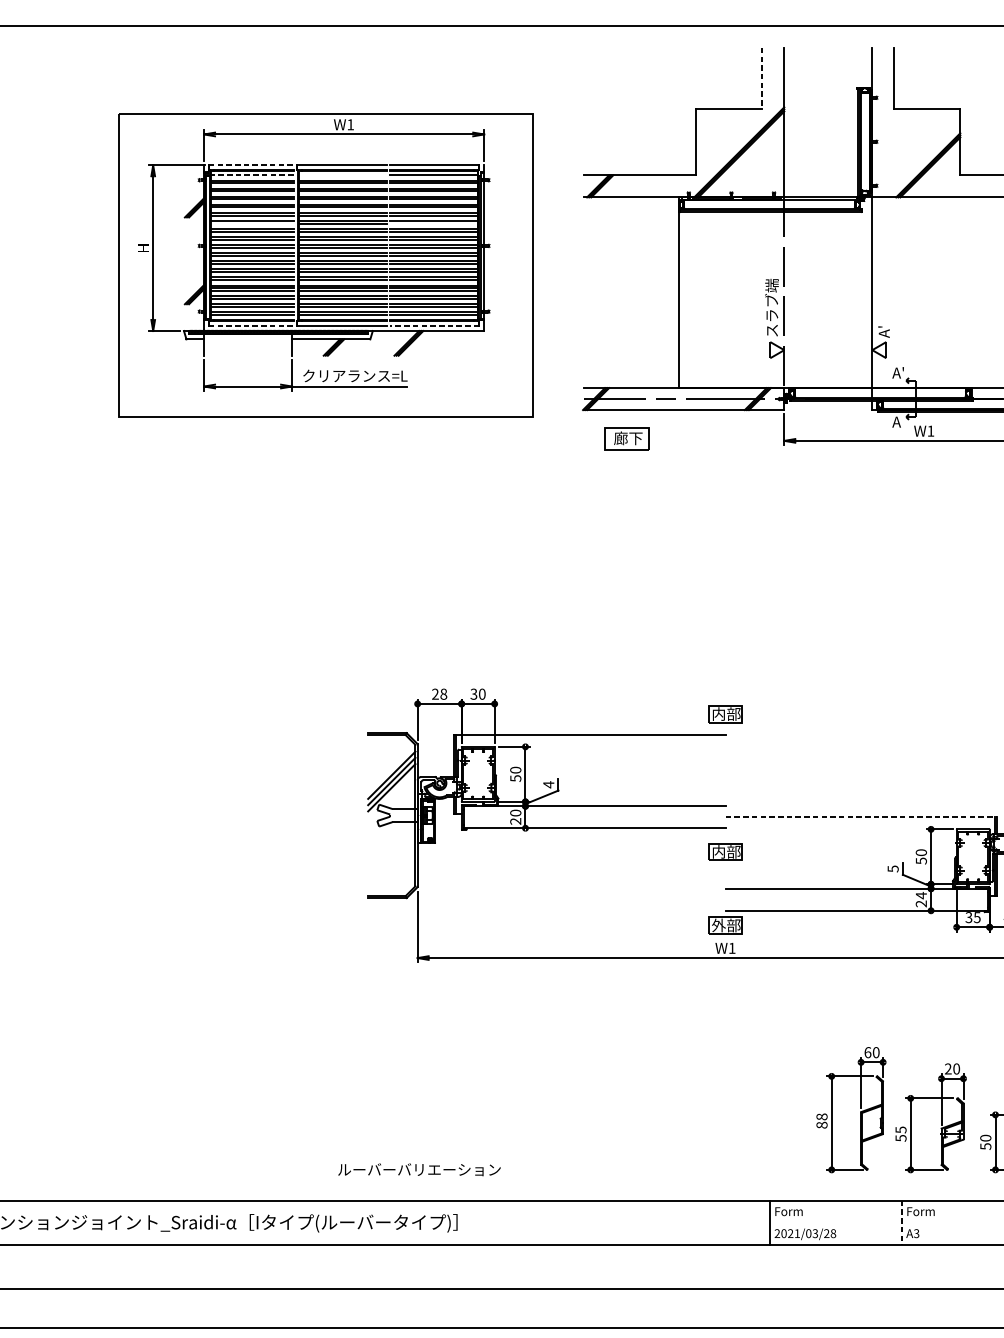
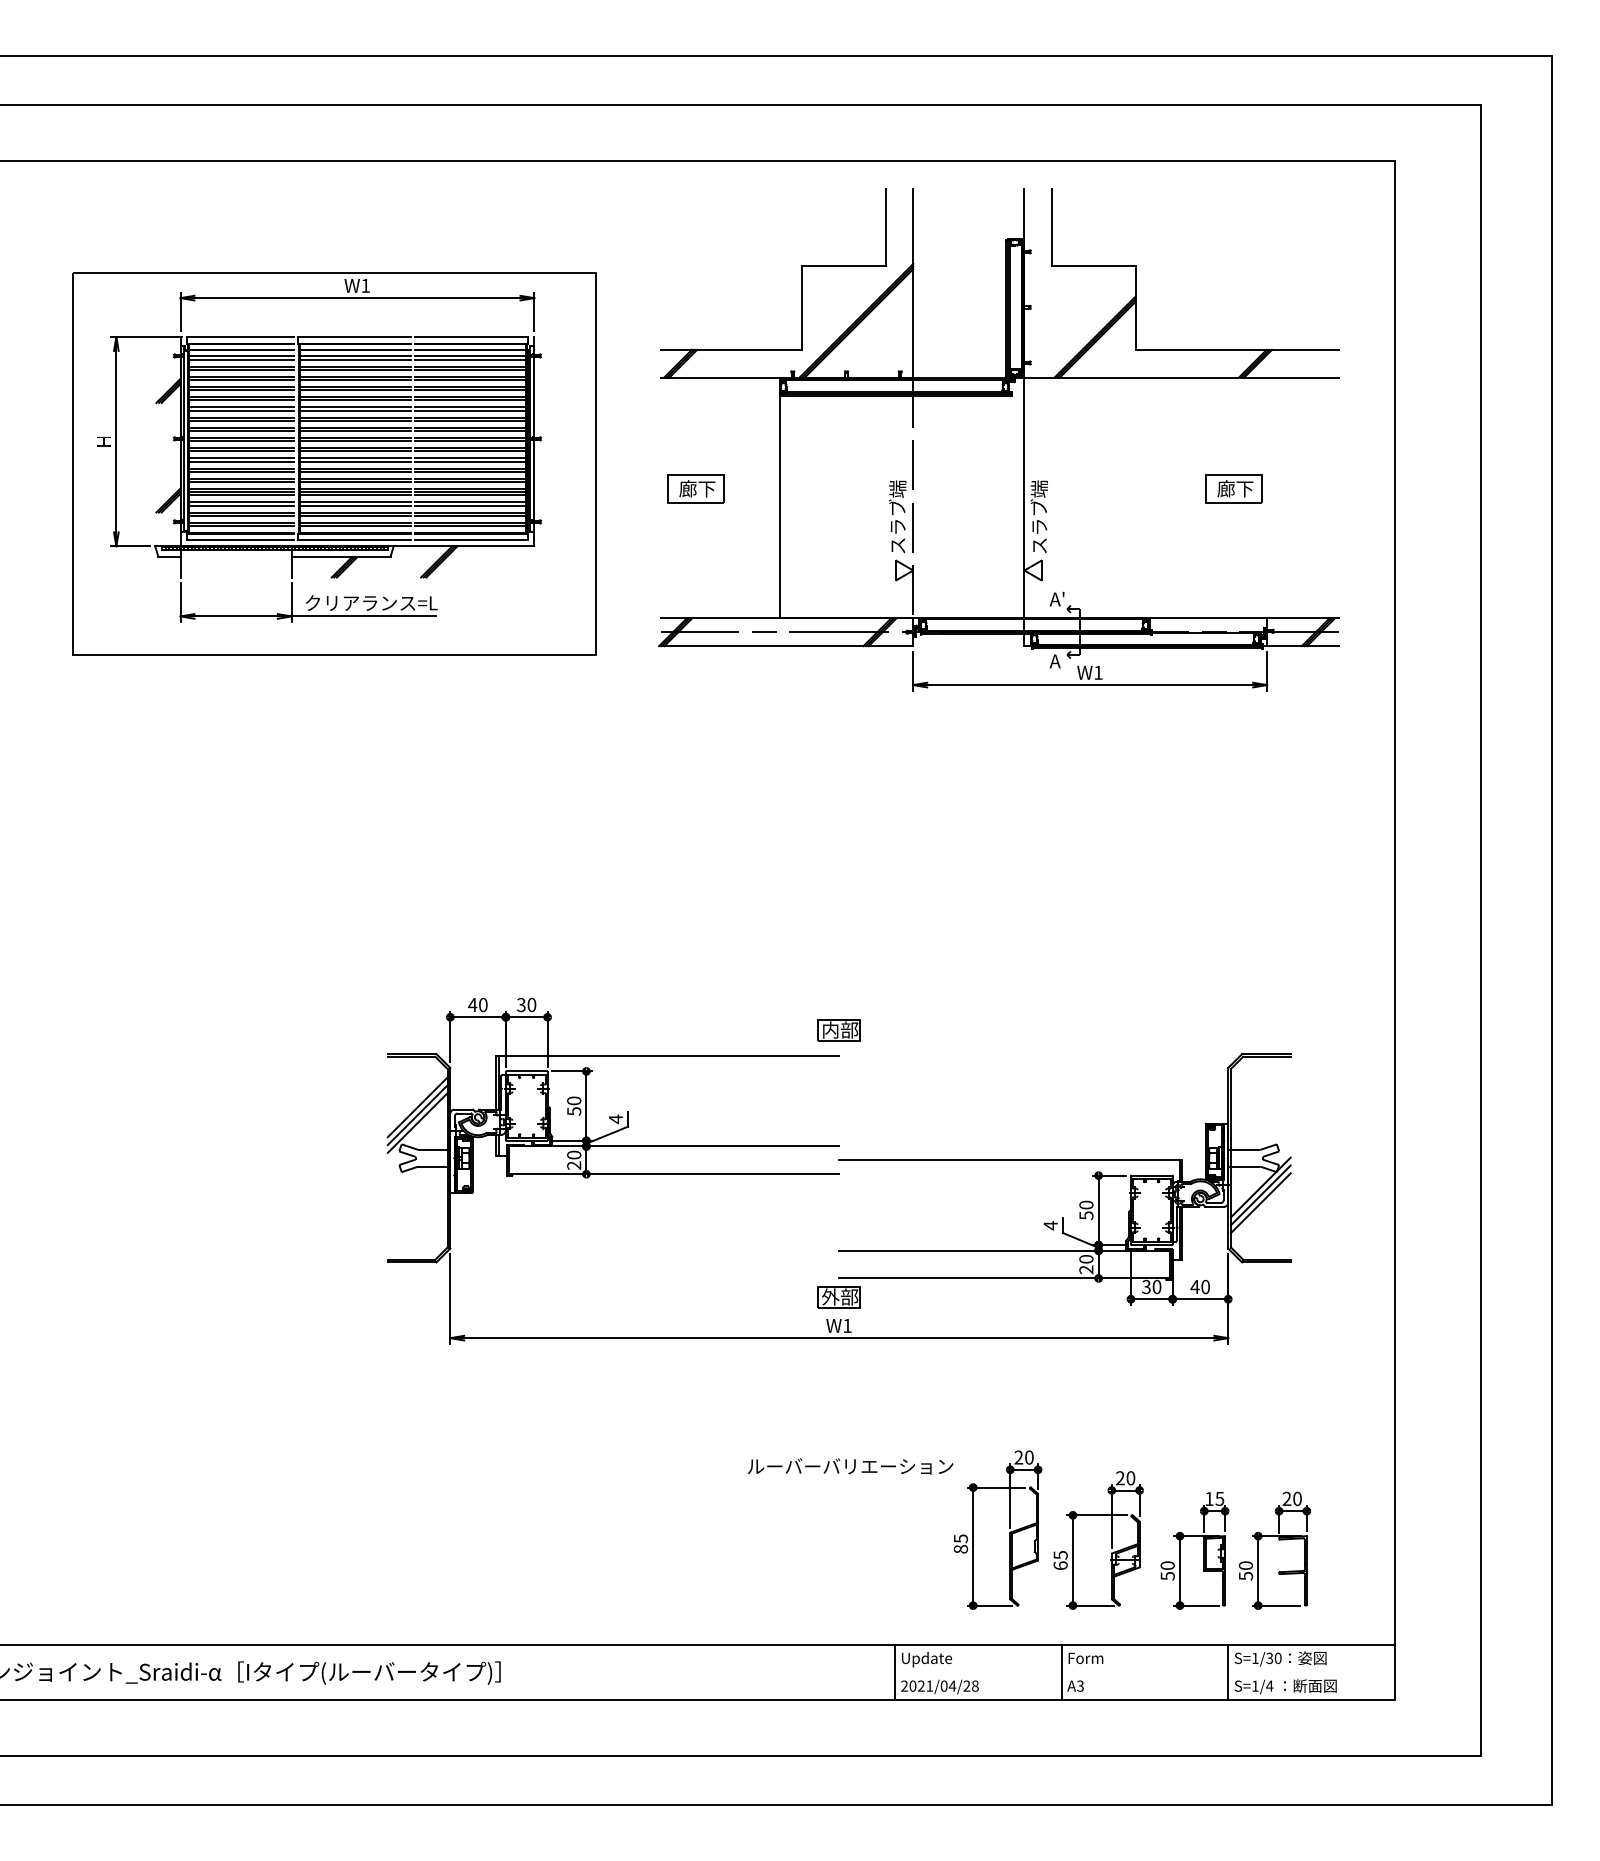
line: (762, 78) -> (885, 227), dashed -> solid
line: (251, 165) -> (240, 337), dashed -> solid
line: (251, 175) -> (240, 349), dashed -> solid
line: (341, 175) -> (354, 349), added
line: (251, 223) -> (240, 410), added
line: (433, 223) -> (470, 410), added
text: (883, 308) -> (1038, 517), A' -> スラブ端
line: (251, 325) -> (240, 539), dashed -> solid
line: (434, 325) -> (471, 539), dashed -> solid
part: (626, 438) -> (695, 488), moved
text: (439, 693) -> (477, 1004), 28 -> 40
line: (861, 817) -> (1010, 1160), dashed -> solid
part: (725, 852) -> (838, 1204), removed
text: (892, 868) -> (1050, 1225), 5 -> 4
text: (921, 895) -> (1086, 1259), 24 -> 20
text: (976, 917) -> (1156, 1286), 35 -> 30
text: (867, 1052) -> (1018, 1457), 60 -> 20
text: (821, 1116) -> (960, 1538), 88 -> 85
text: (900, 1138) -> (1060, 1565), 55 -> 65
text: (419, 1169) -> (850, 1466), moved
text: (795, 1212) -> (927, 1659), Form -> Update
line: (901, 1222) -> (1061, 1672), dashed -> solid
text: (815, 1233) -> (952, 1685), 2021/03/28 -> 2021/04/28

